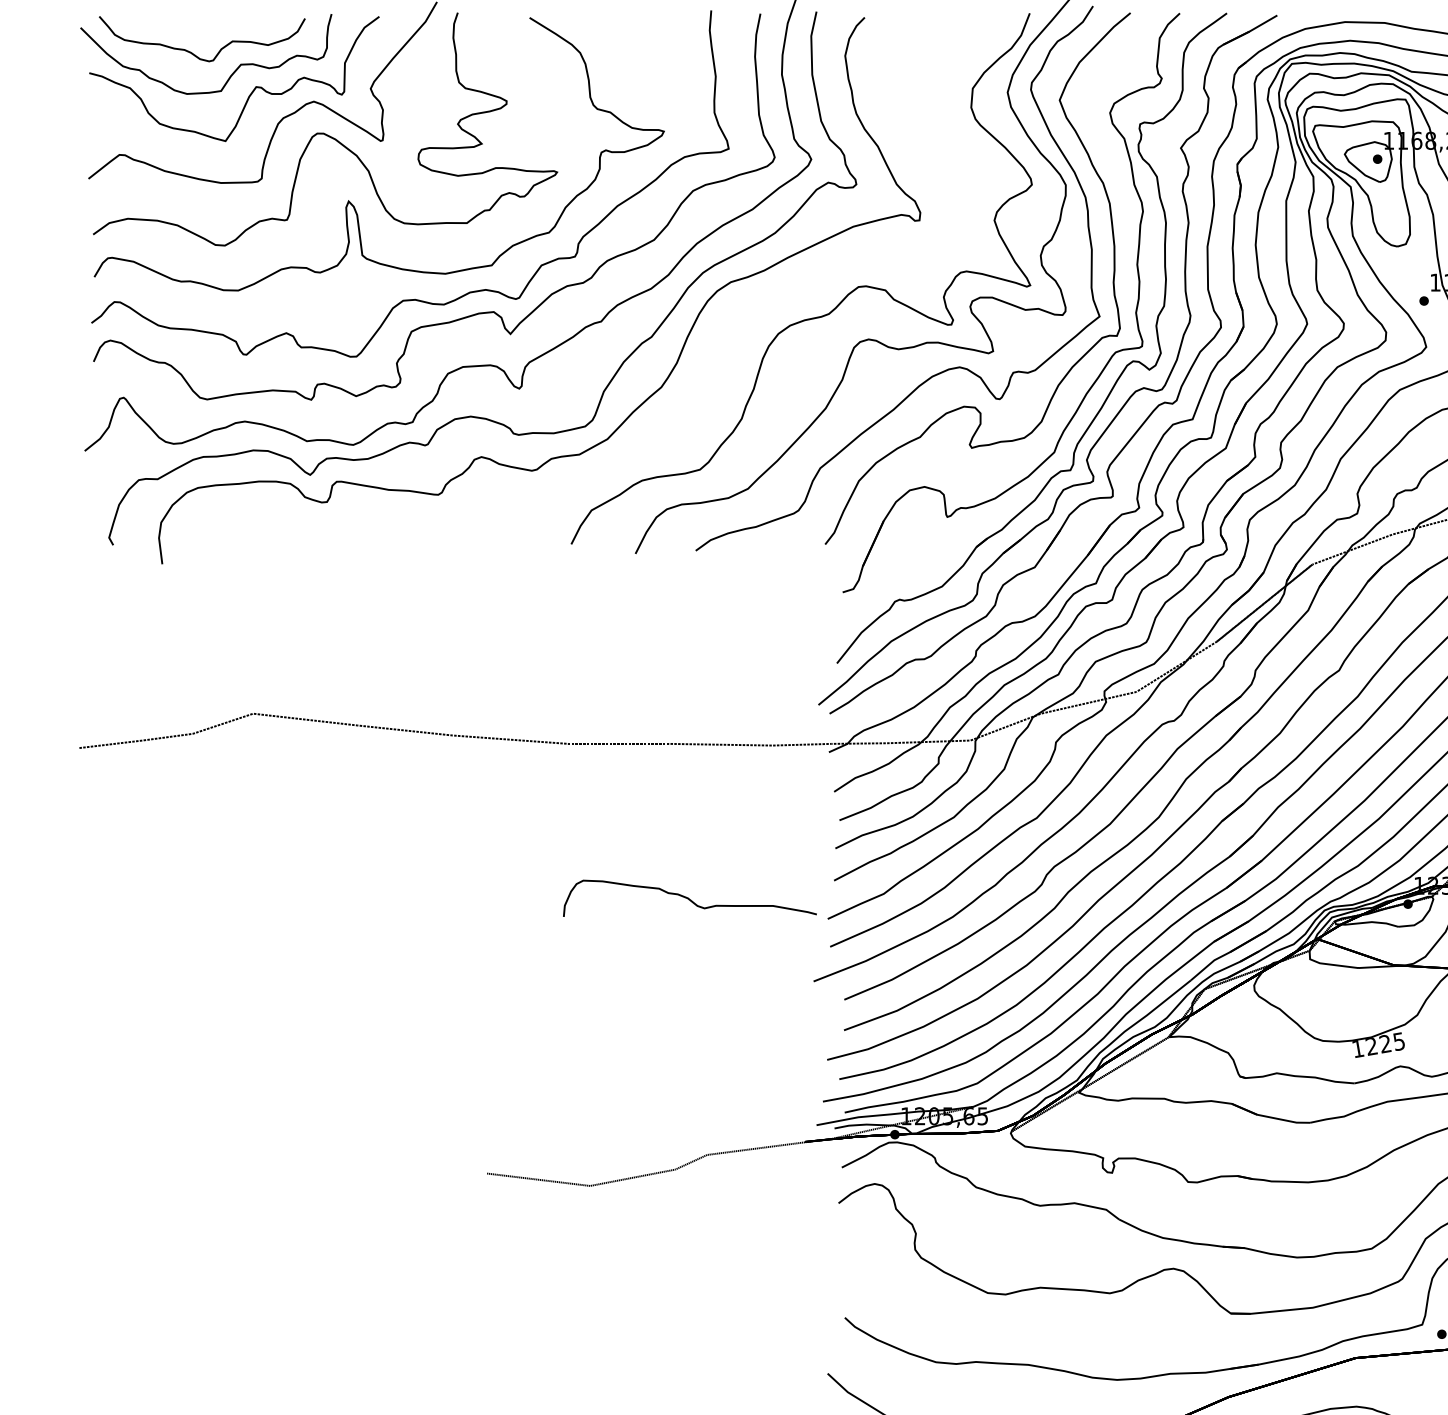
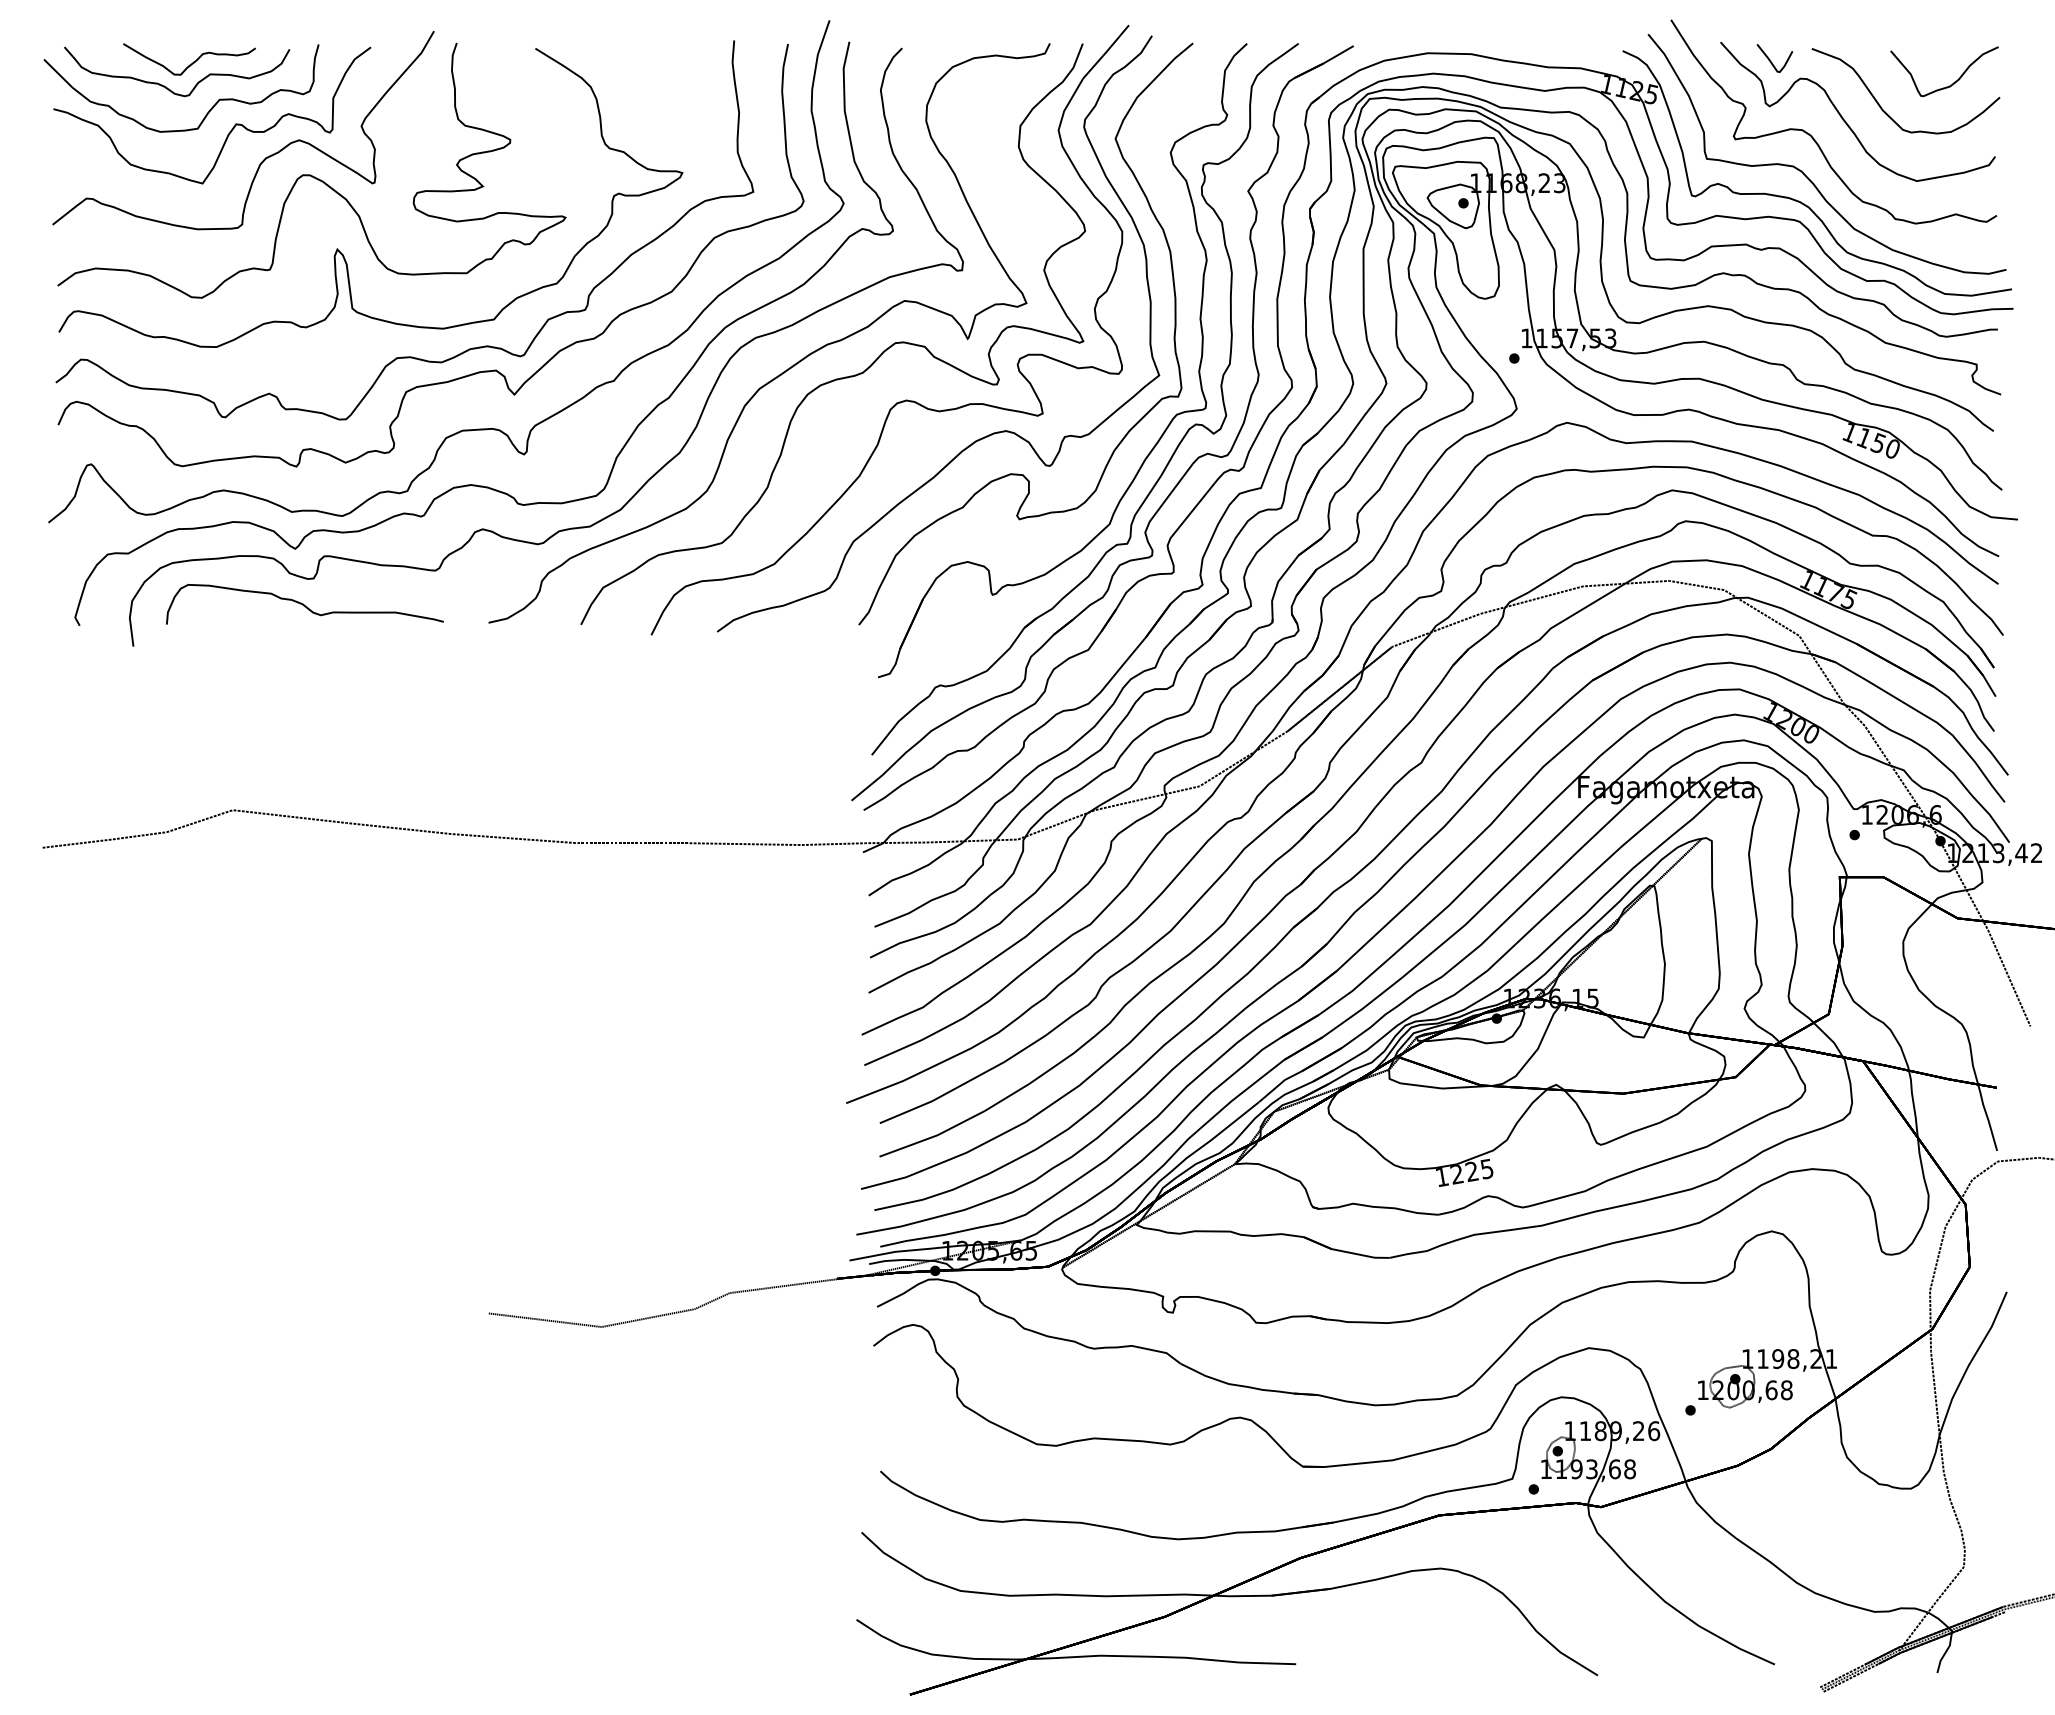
curve: (216, 30) -> (192, 62), added
curve: (762, 308) -> (790, 366), added
curve: (689, 898) -> (304, 604), moved

